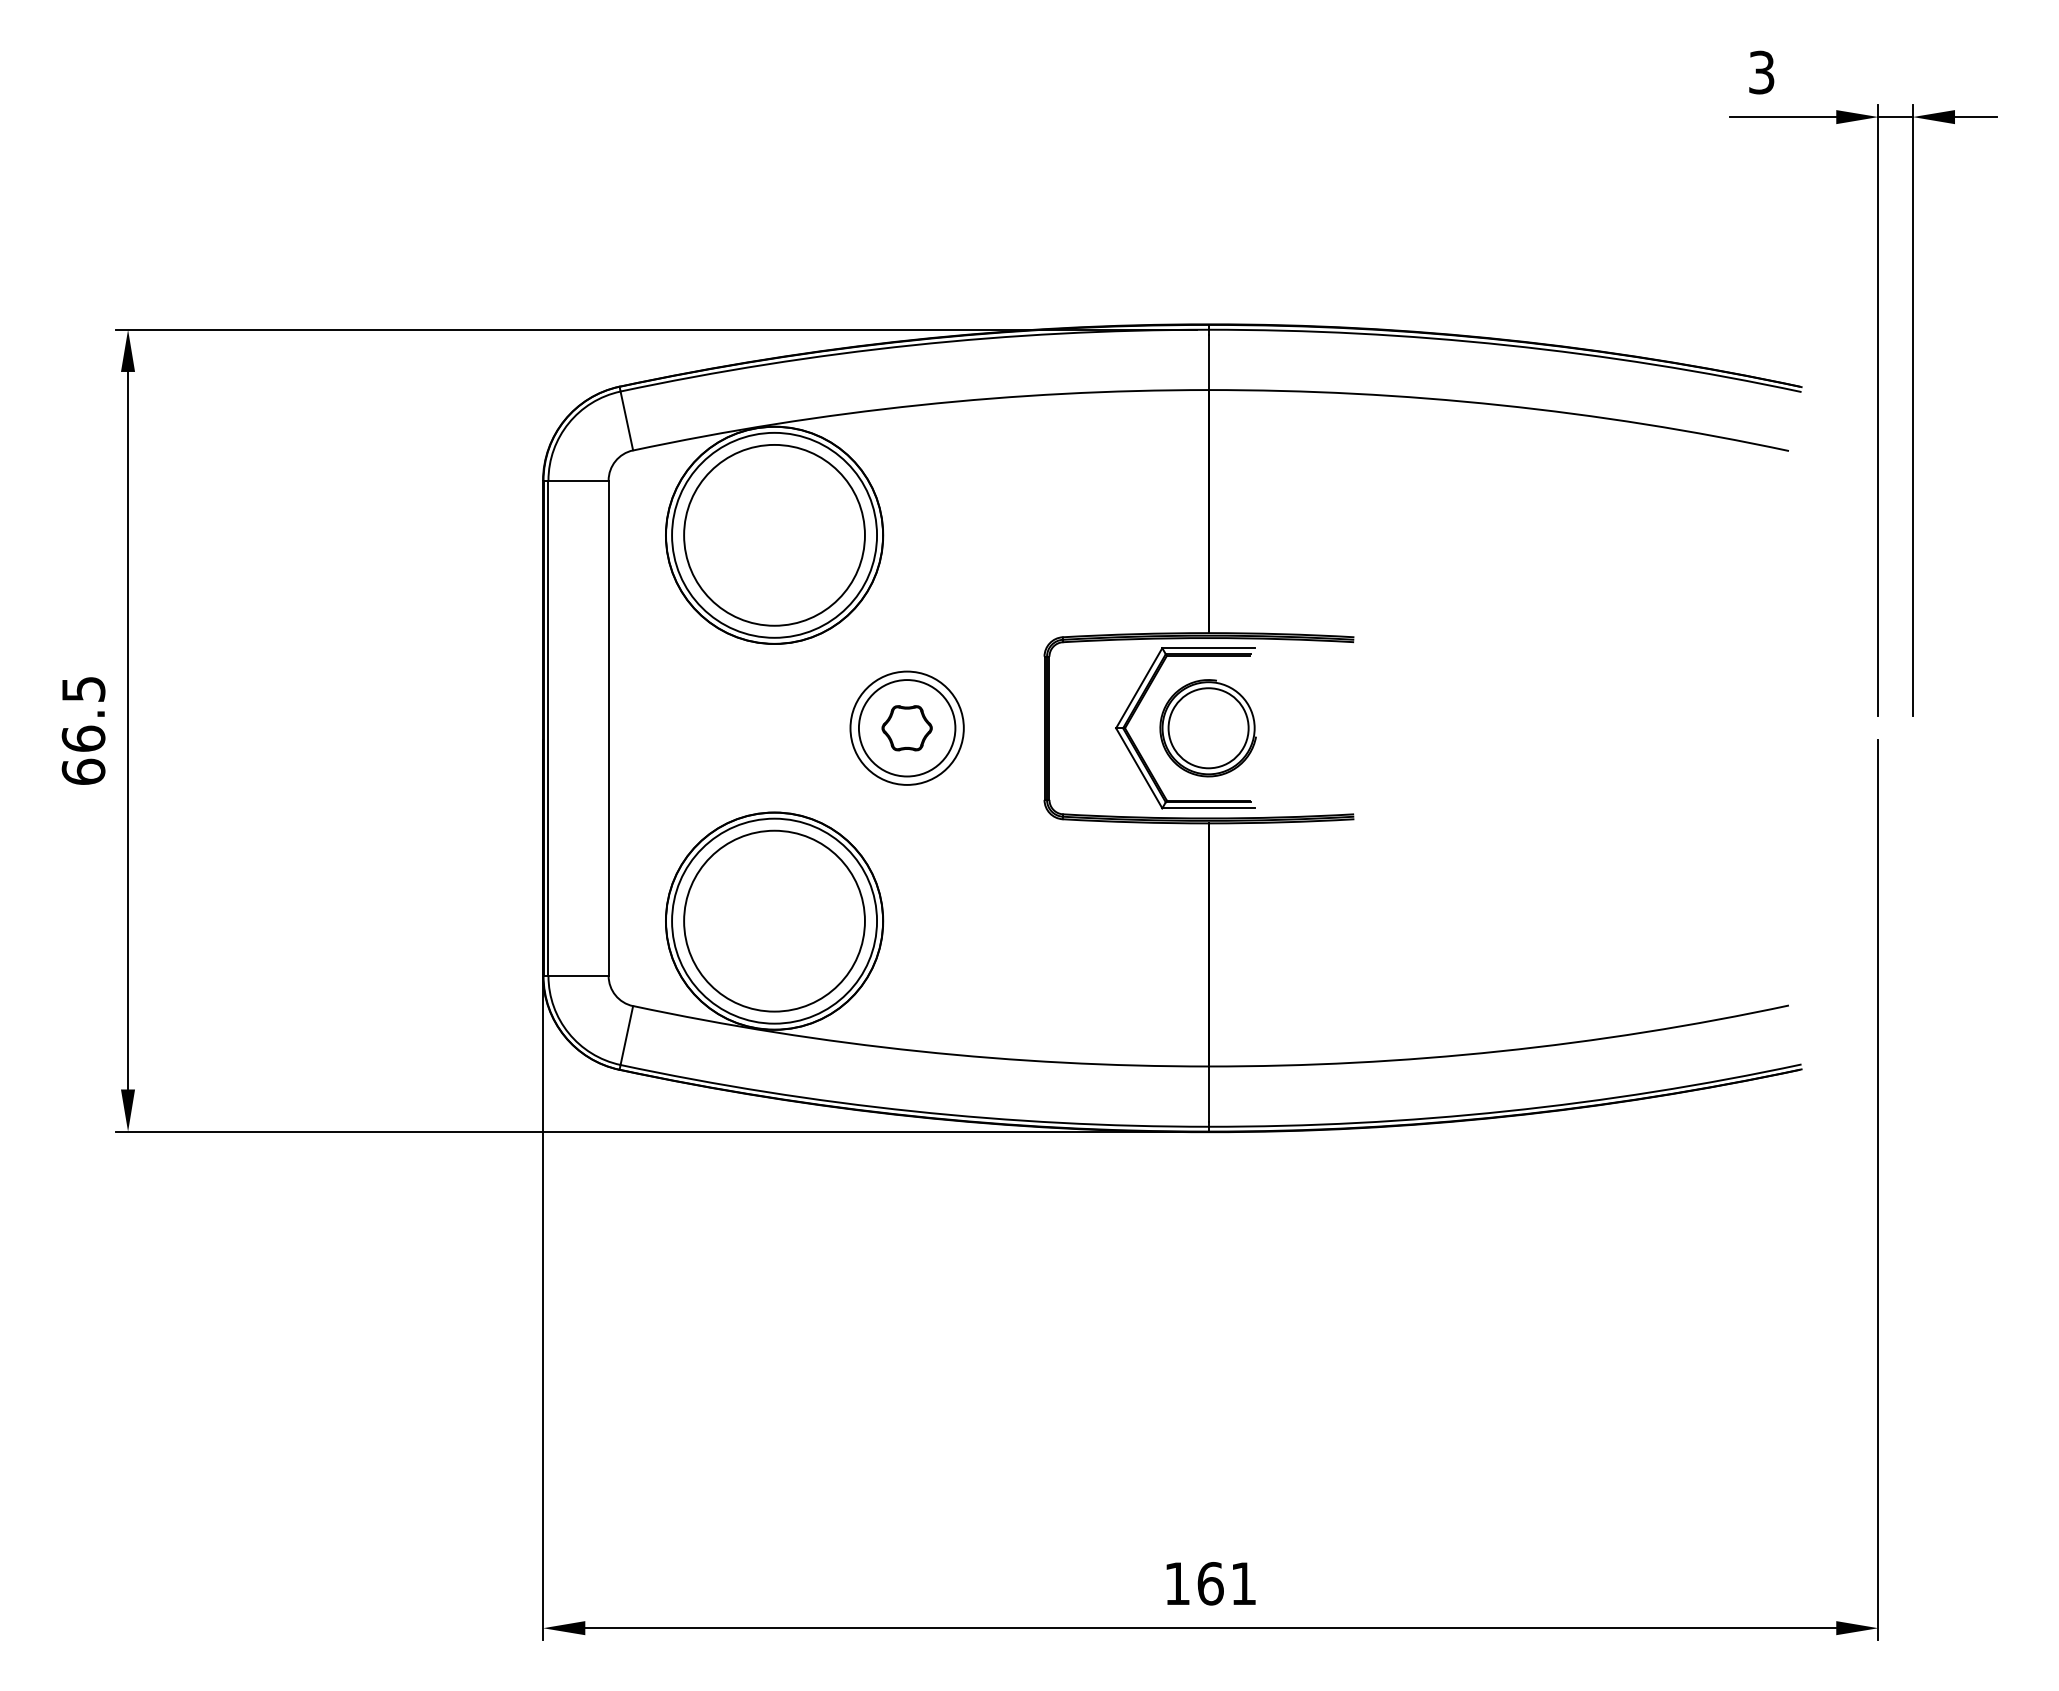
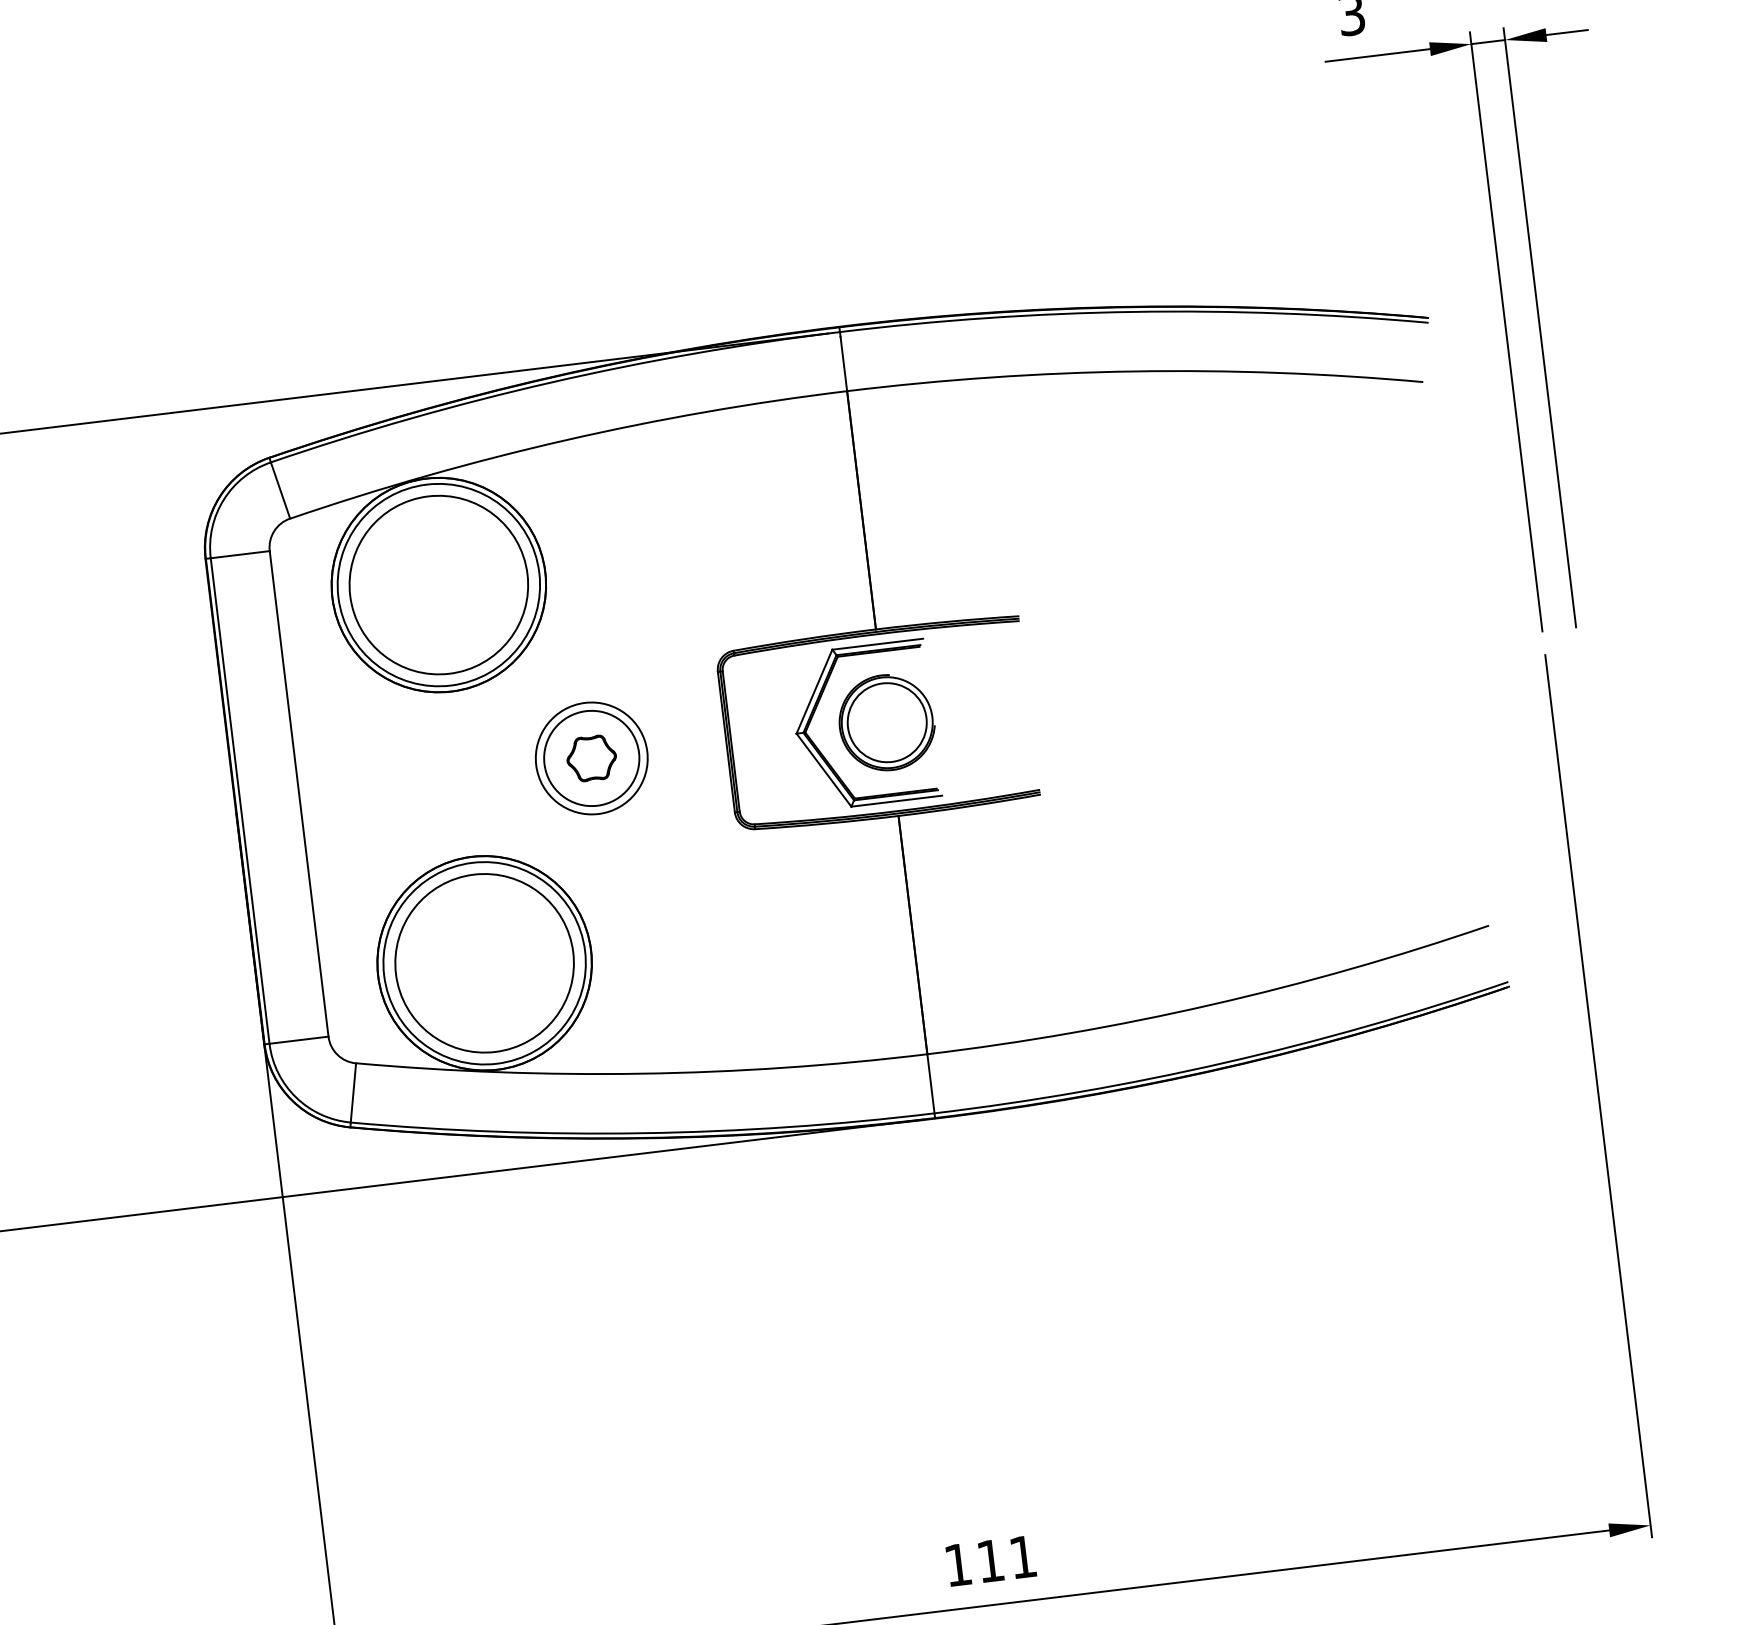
text: (1210, 1583) -> (990, 1560), 161 -> 111

